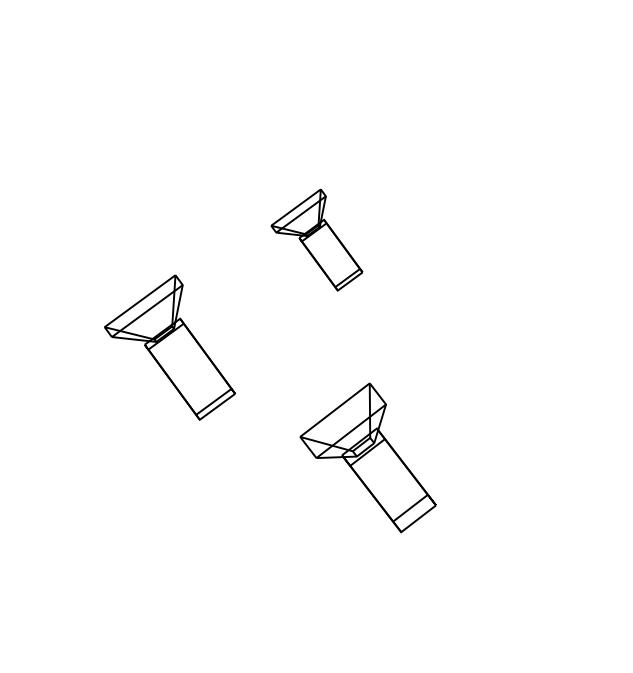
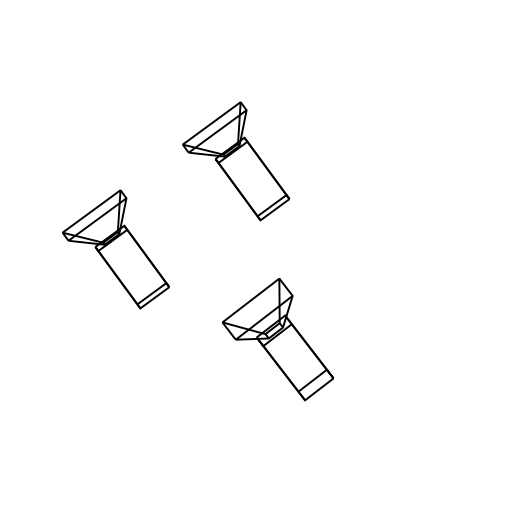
part: (316, 240) -> (235, 161), size x1.43

